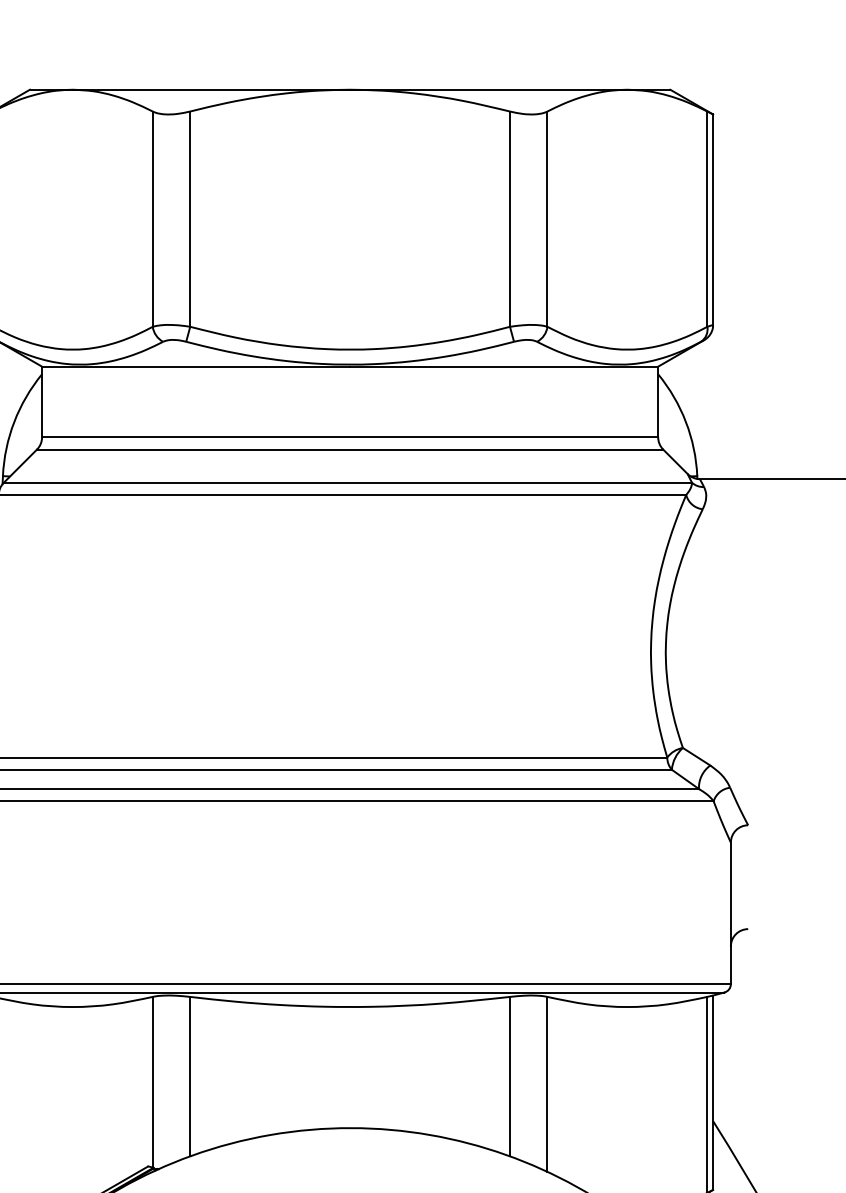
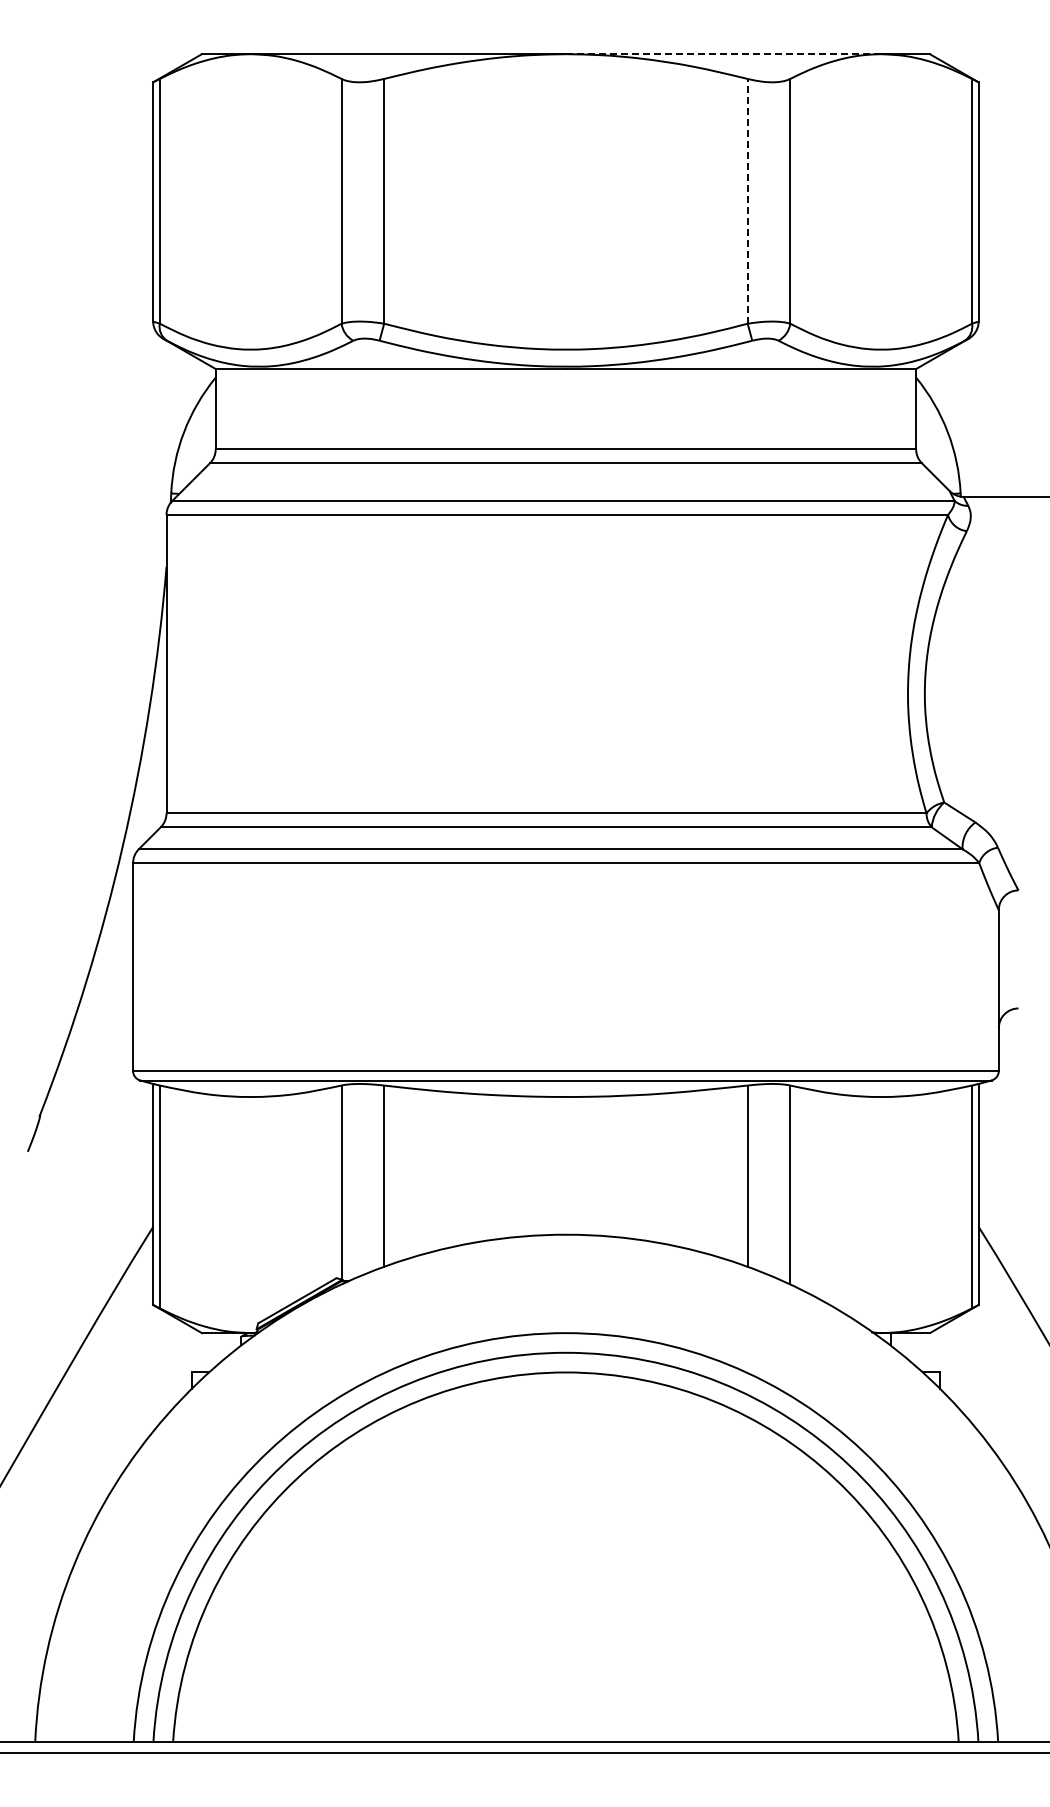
line: (488, 90) -> (723, 54), solid -> dashed
line: (509, 218) -> (747, 200), solid -> dashed

